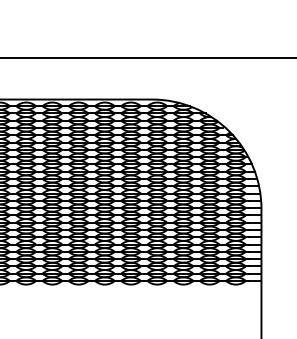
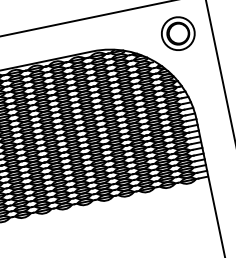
part: (260, 99) -> (177, 33), added

